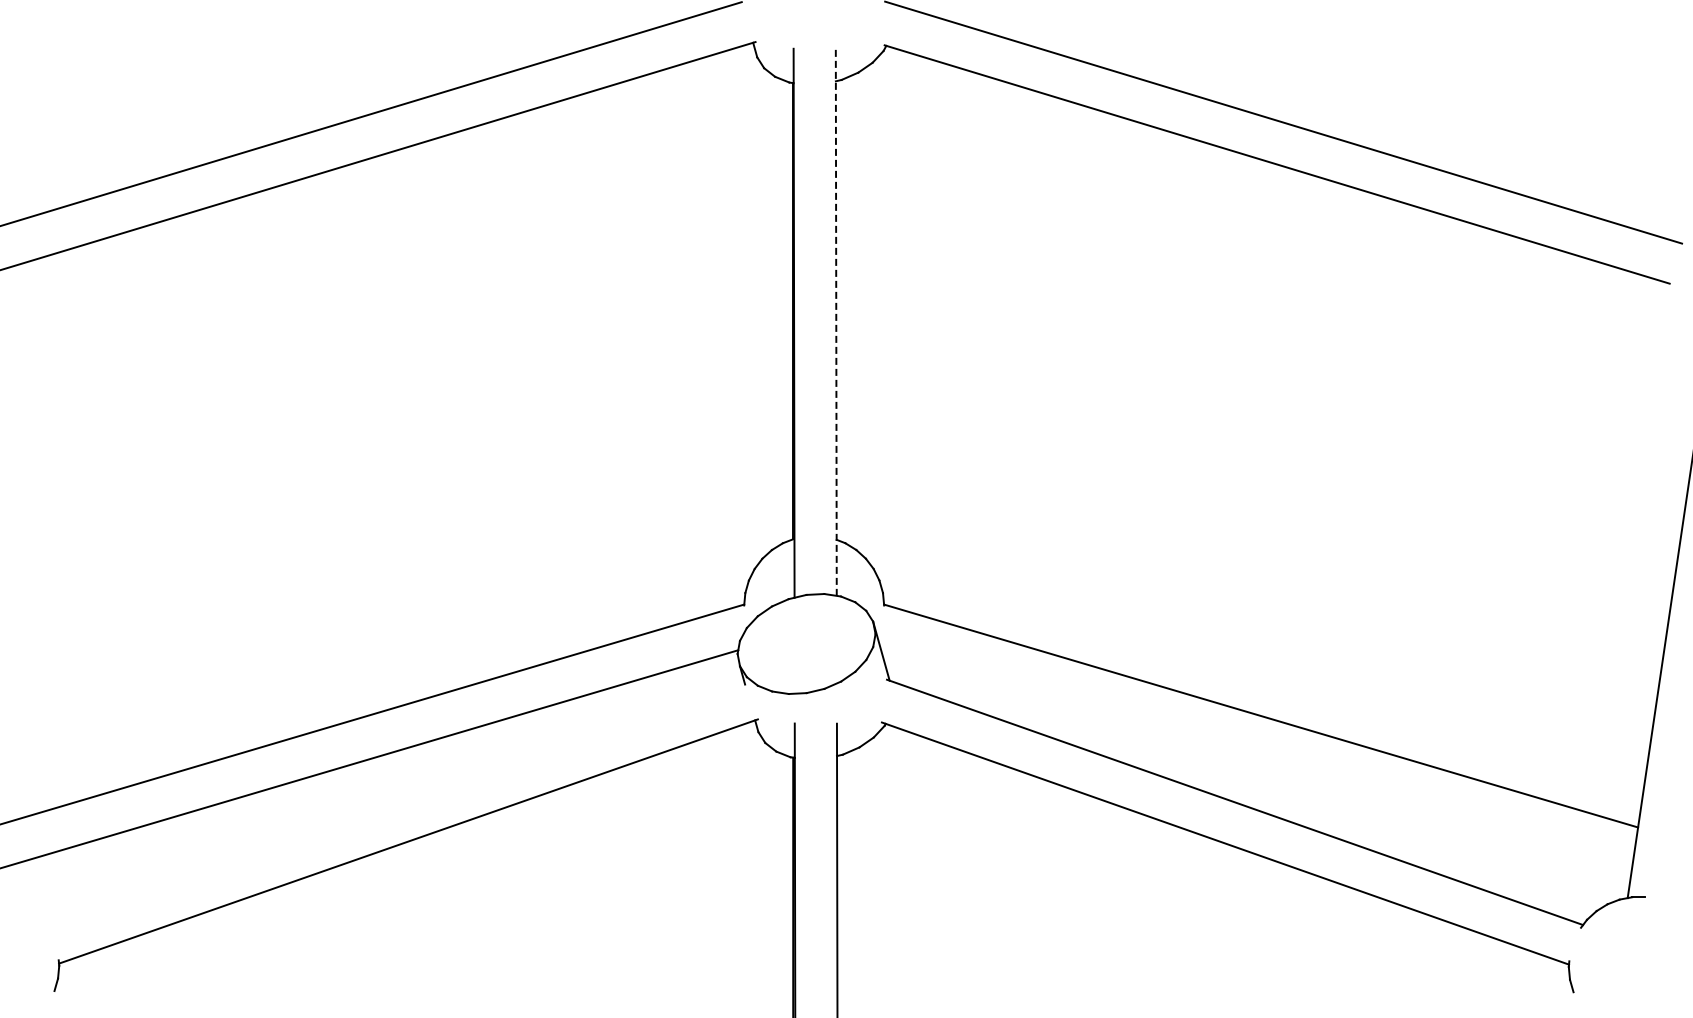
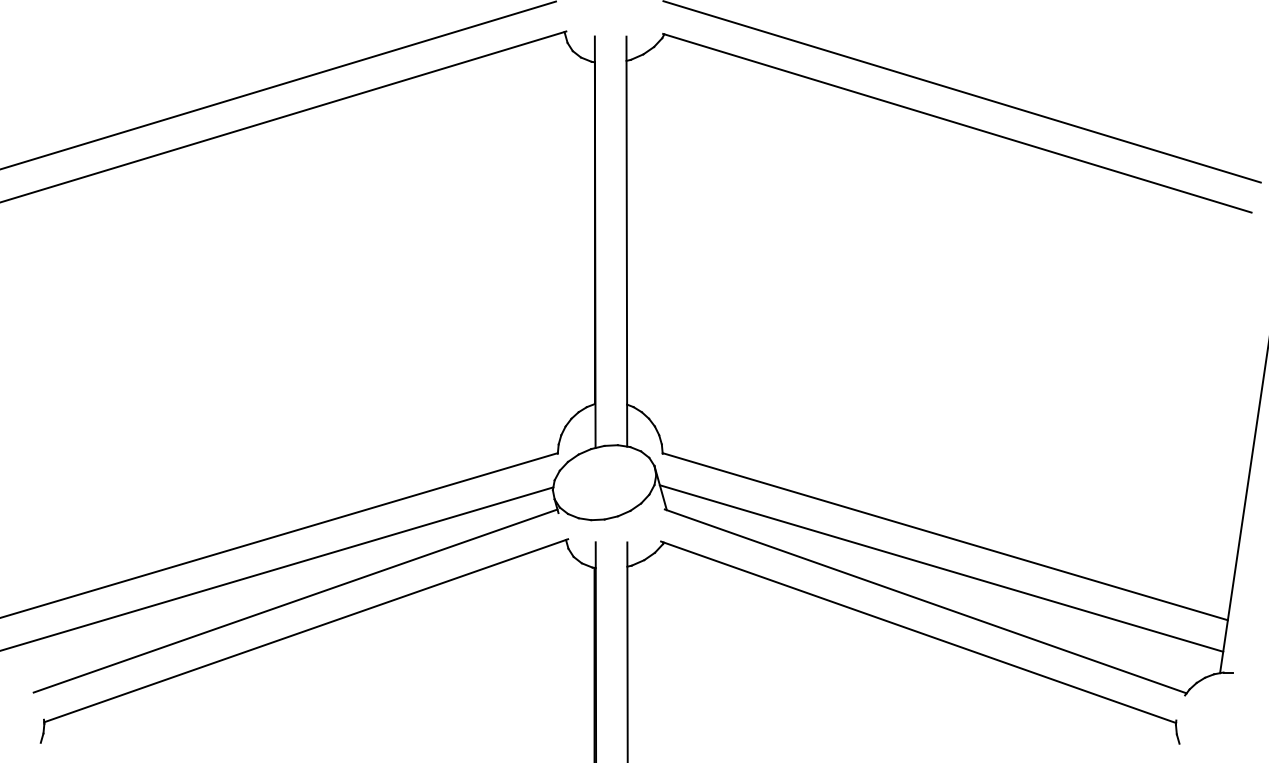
line: (836, 321) -> (627, 240), dashed -> solid
line: (1255, 758) -> (941, 568), added
line: (394, 801) -> (295, 600), added

